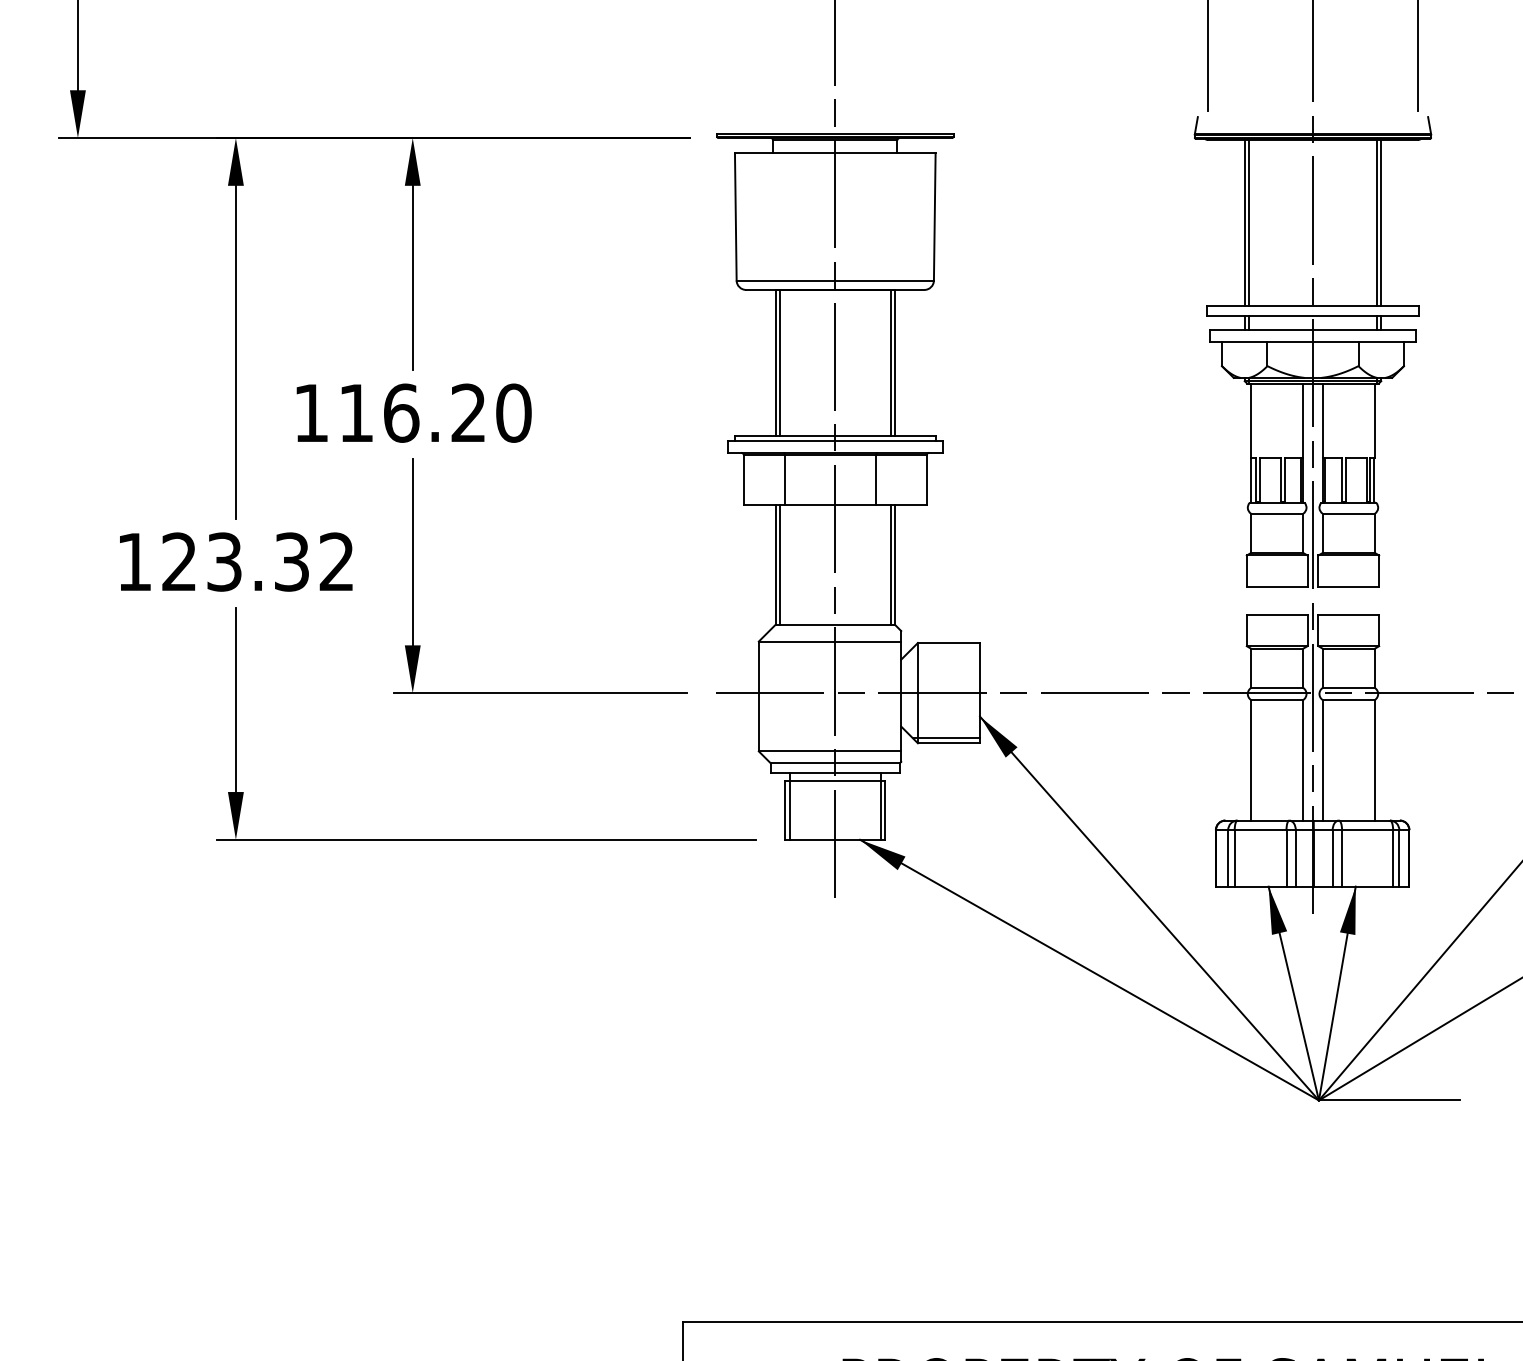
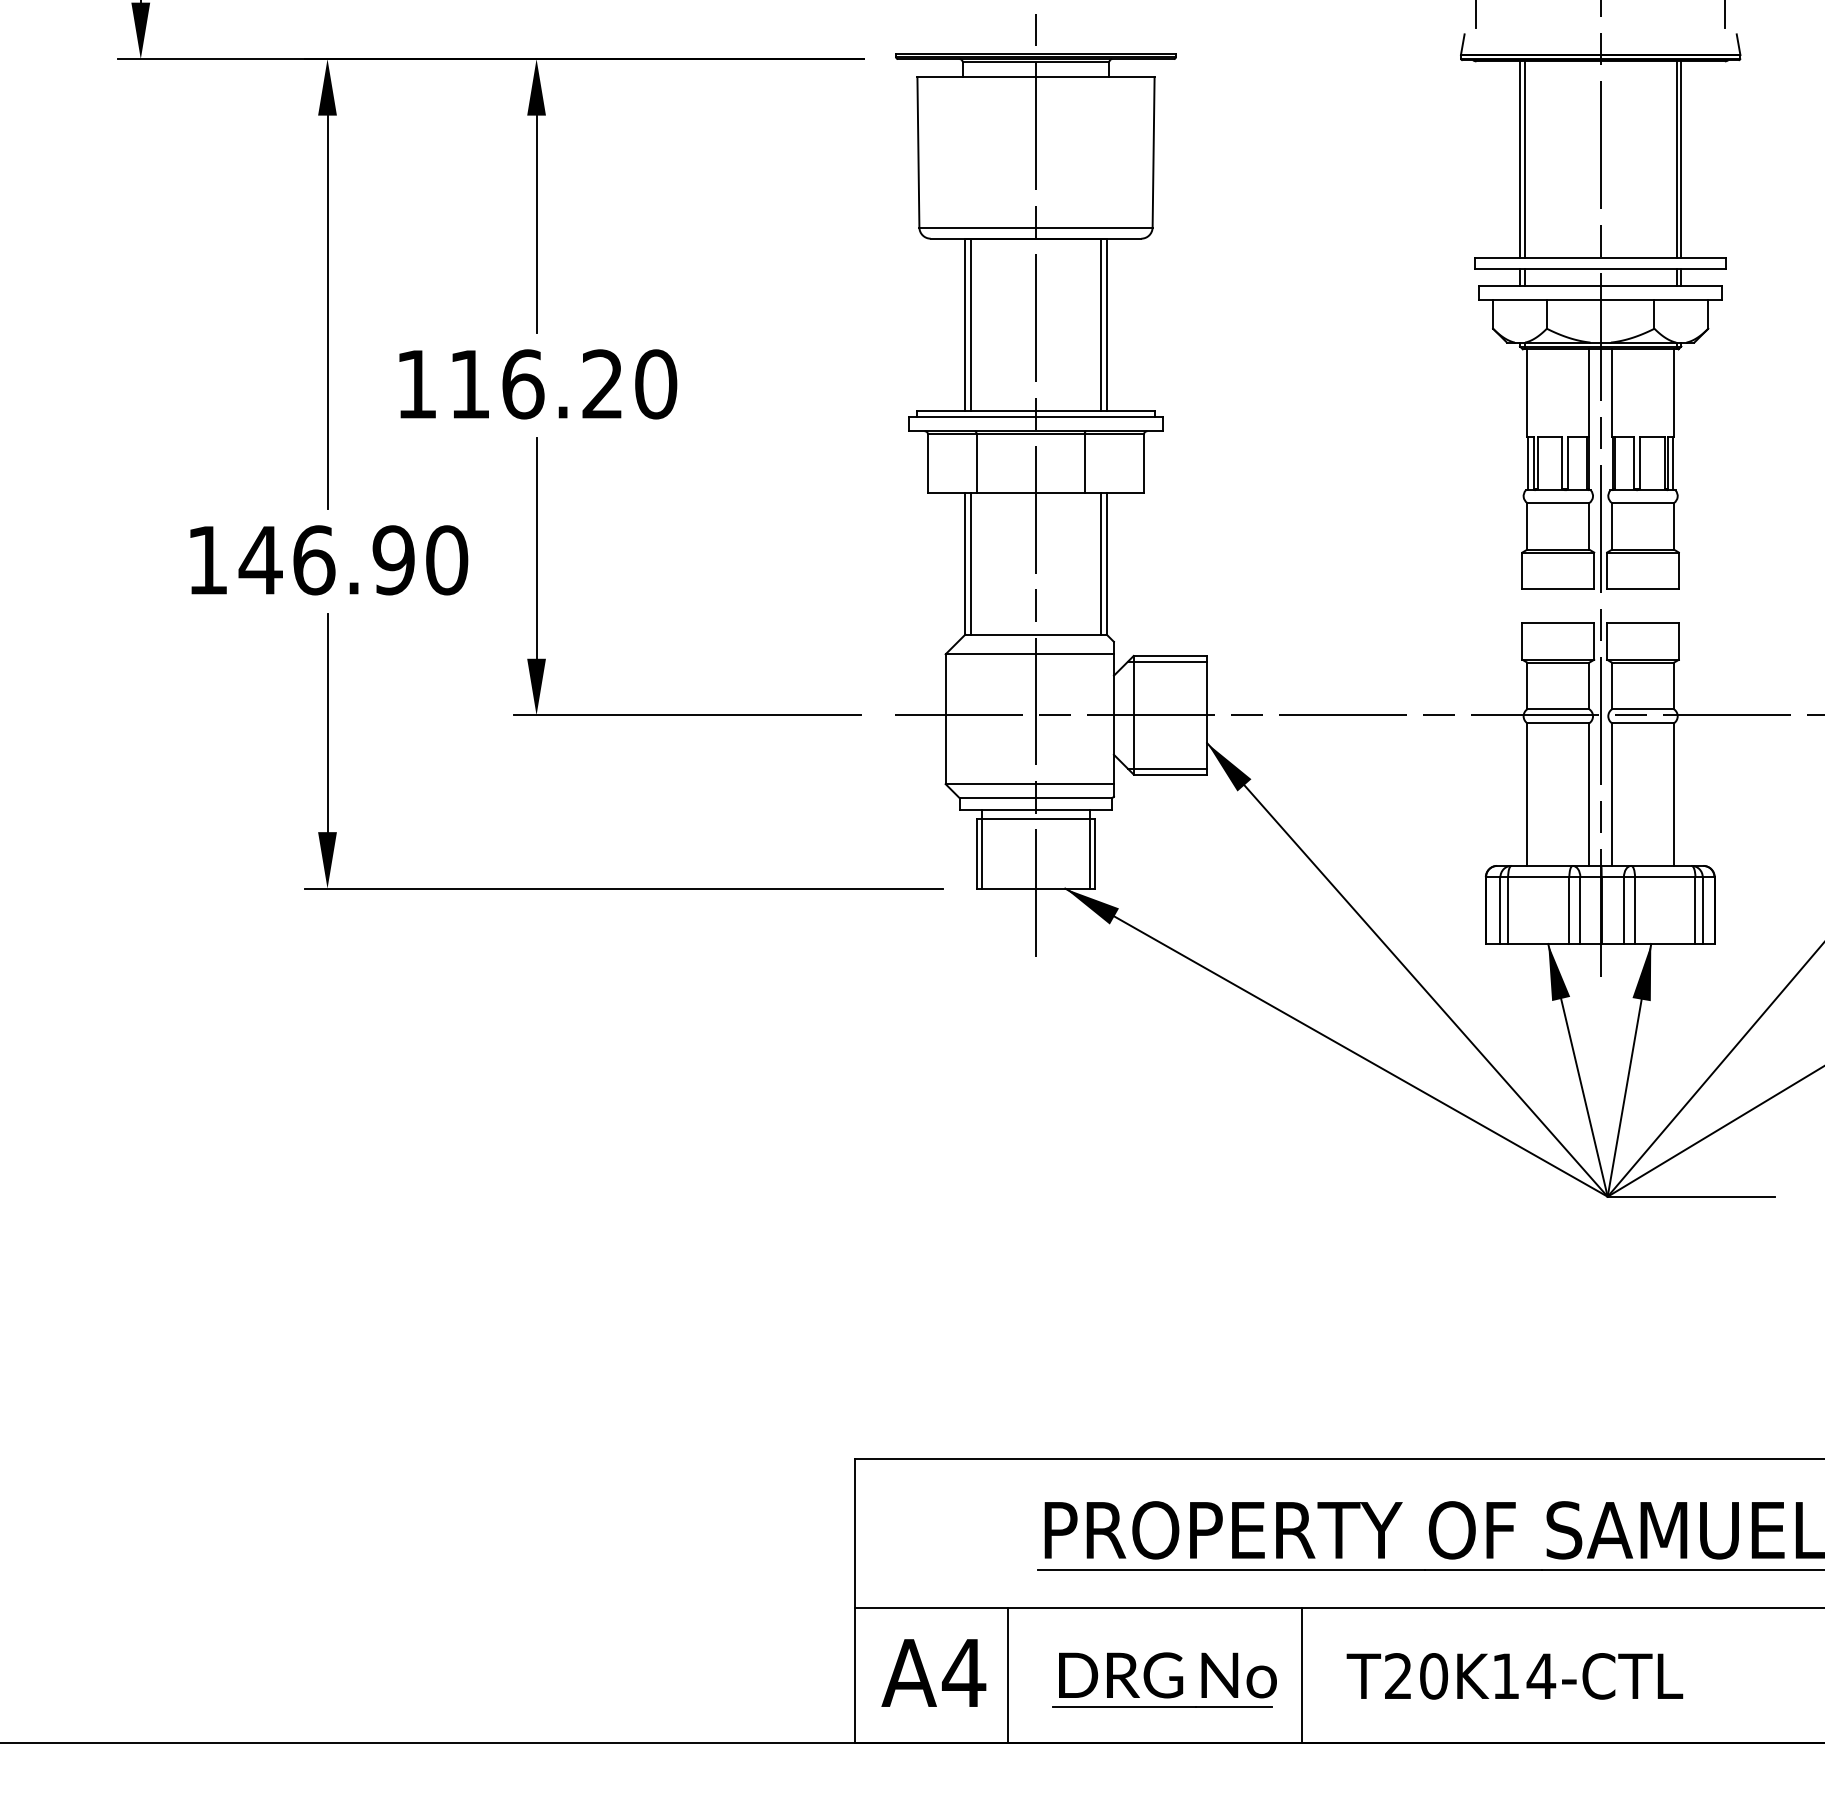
text: (257, 562) -> (353, 560), 123.32 -> 146.90
line: (946, 647) -> (1167, 661), added

